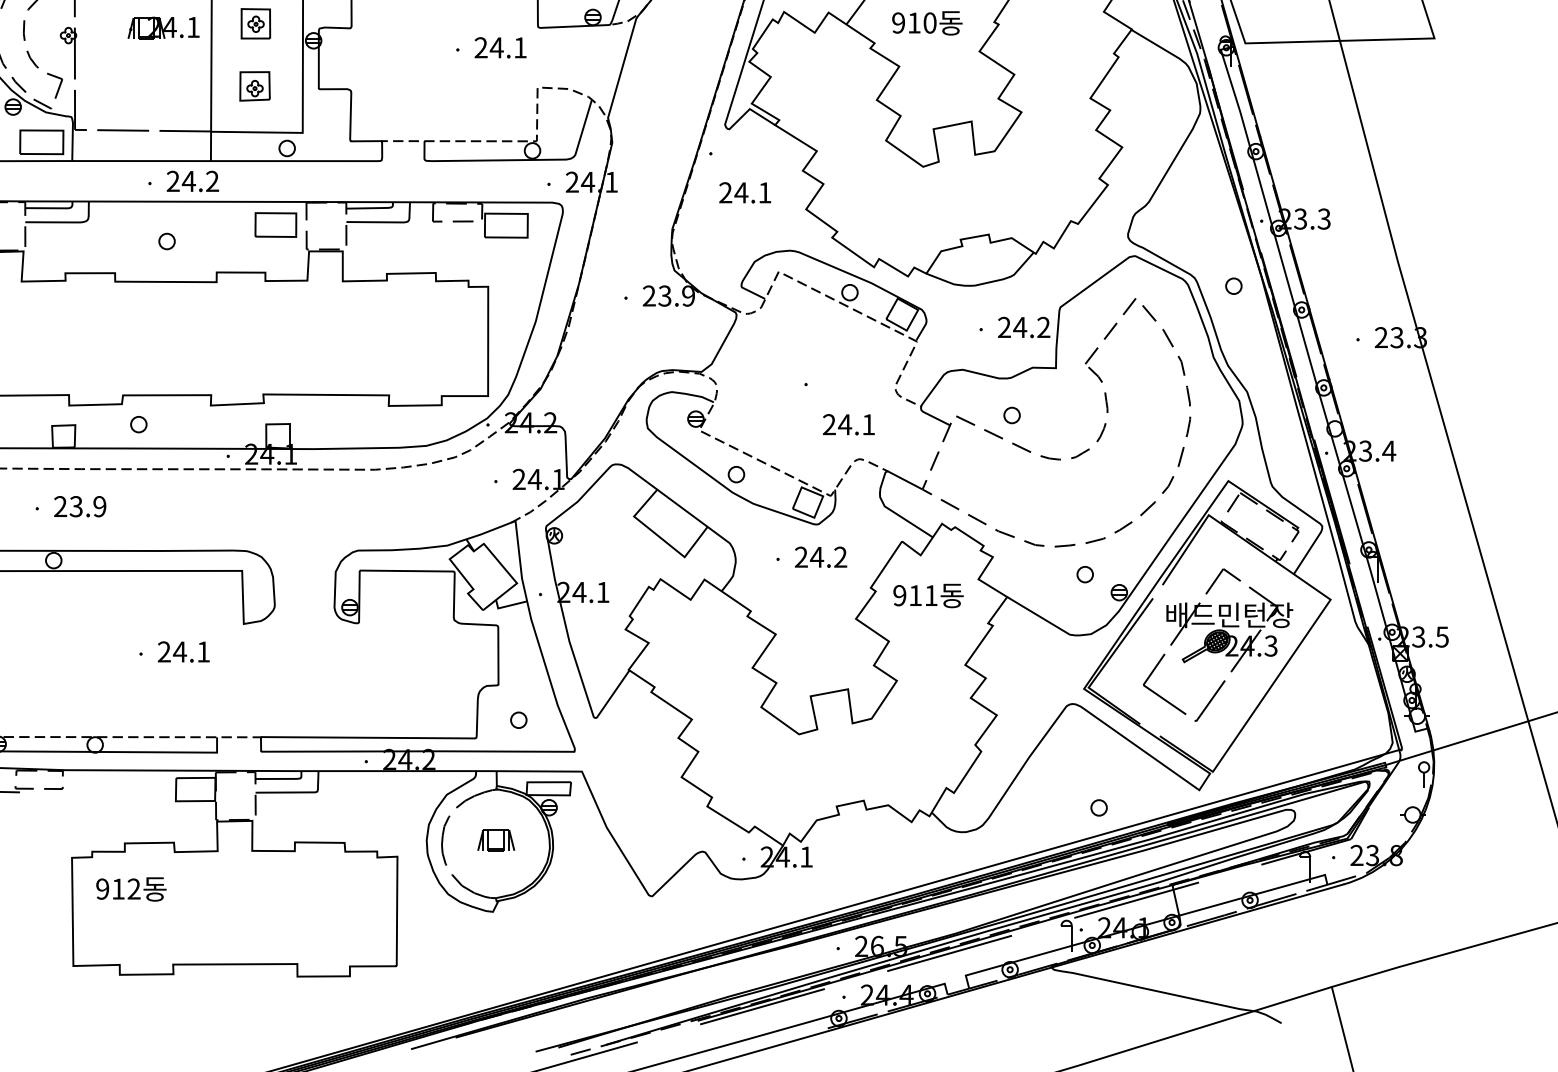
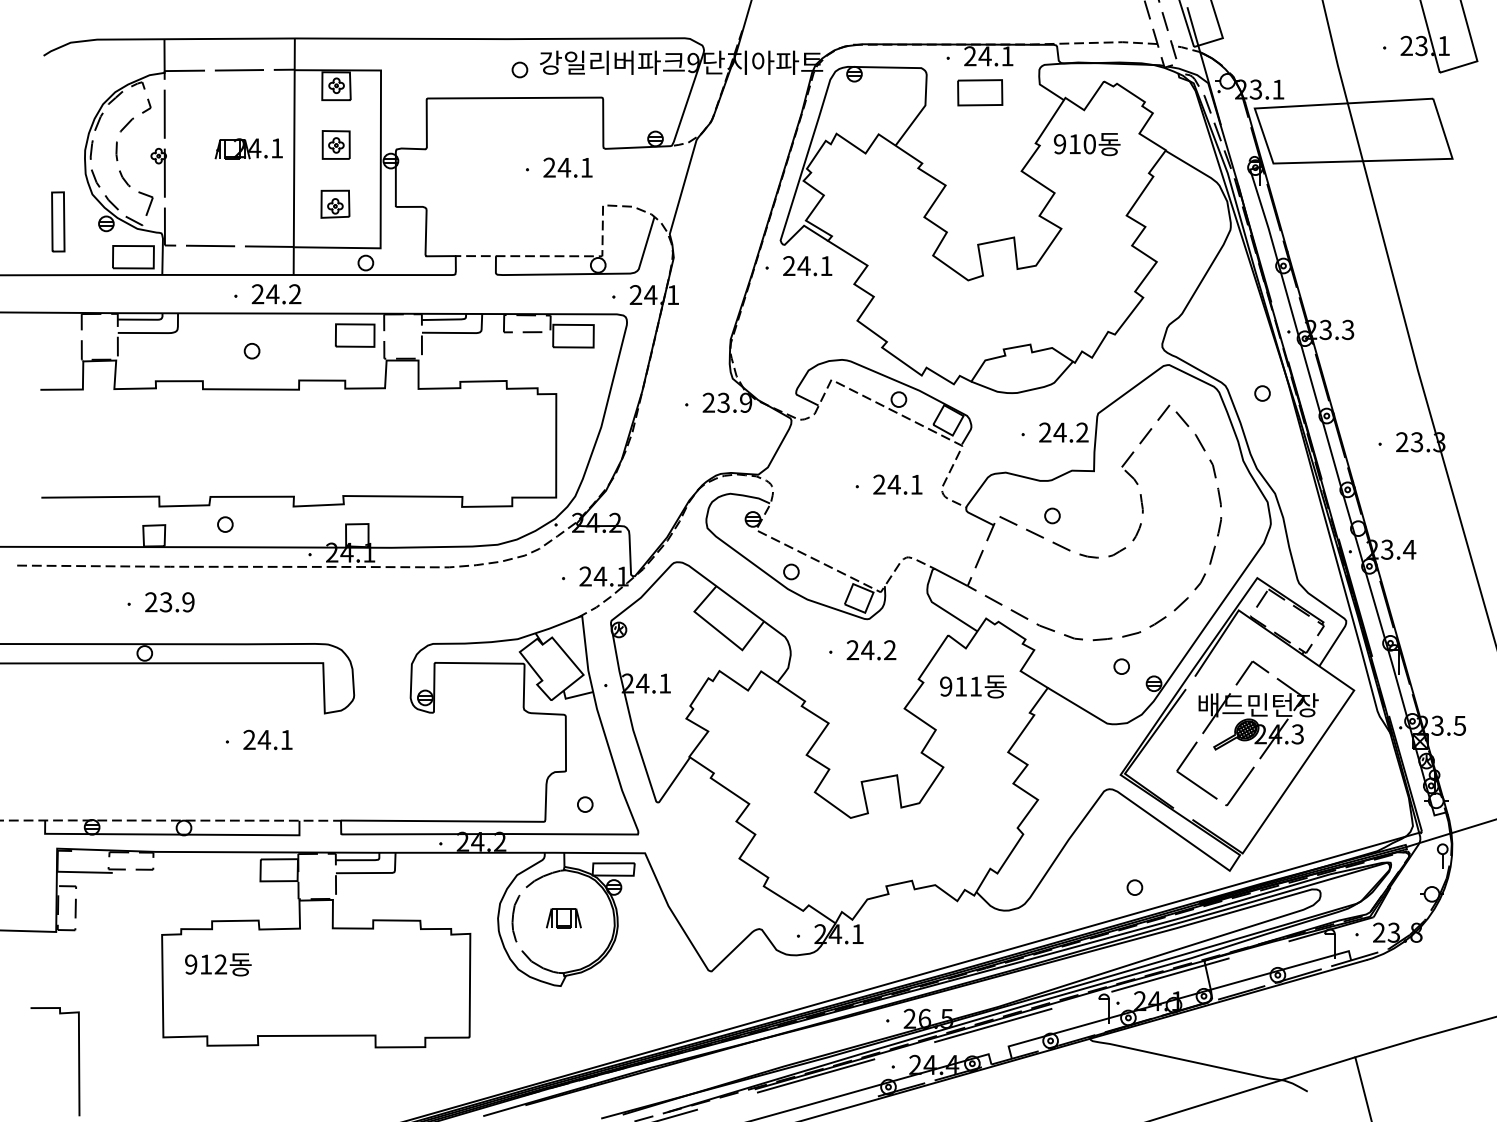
text: (926, 23) -> (1086, 144), moved
text: (745, 193) -> (807, 266), moved
text: (848, 424) -> (897, 484), moved

